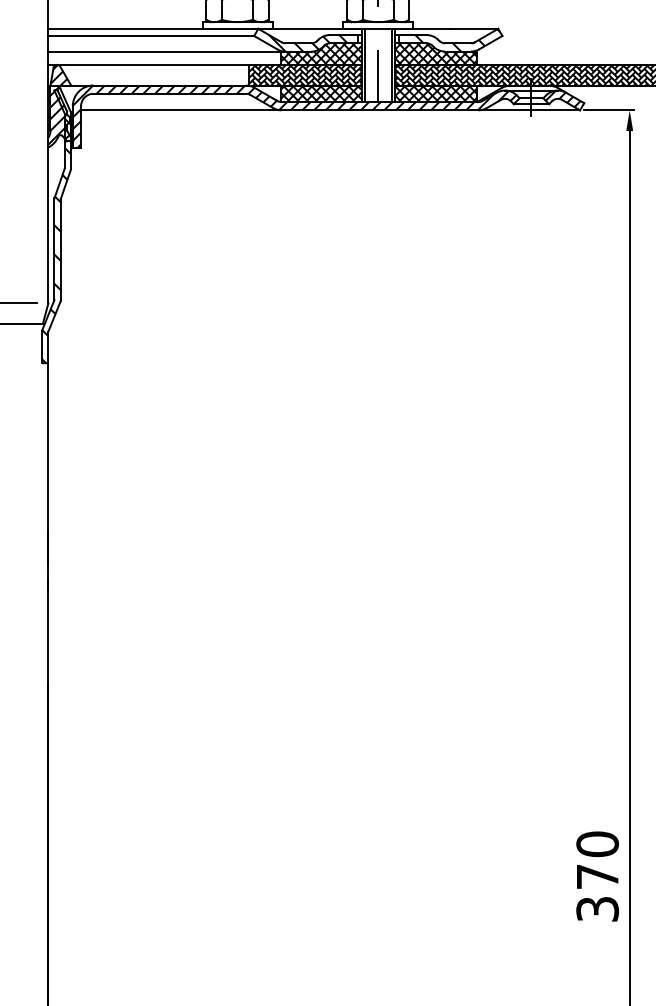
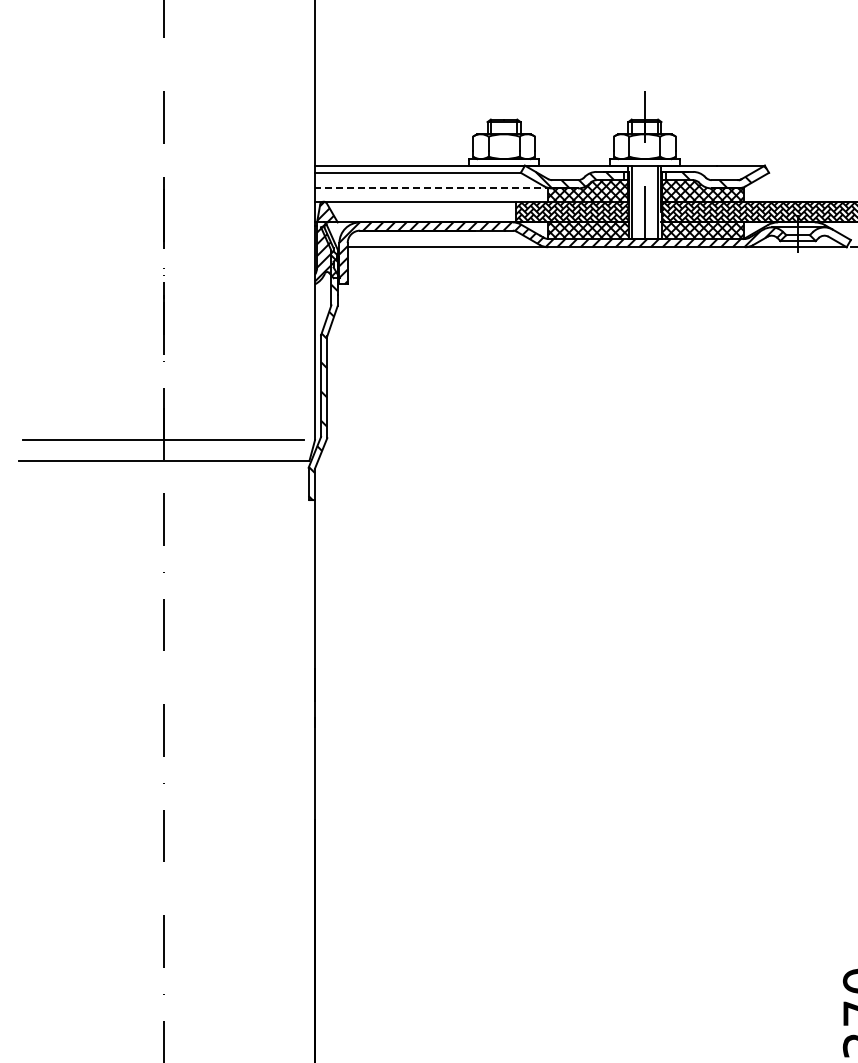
line: (166, 51) -> (433, 188), solid -> dashed
hatch: (562, 98) -> (829, 235), removed

